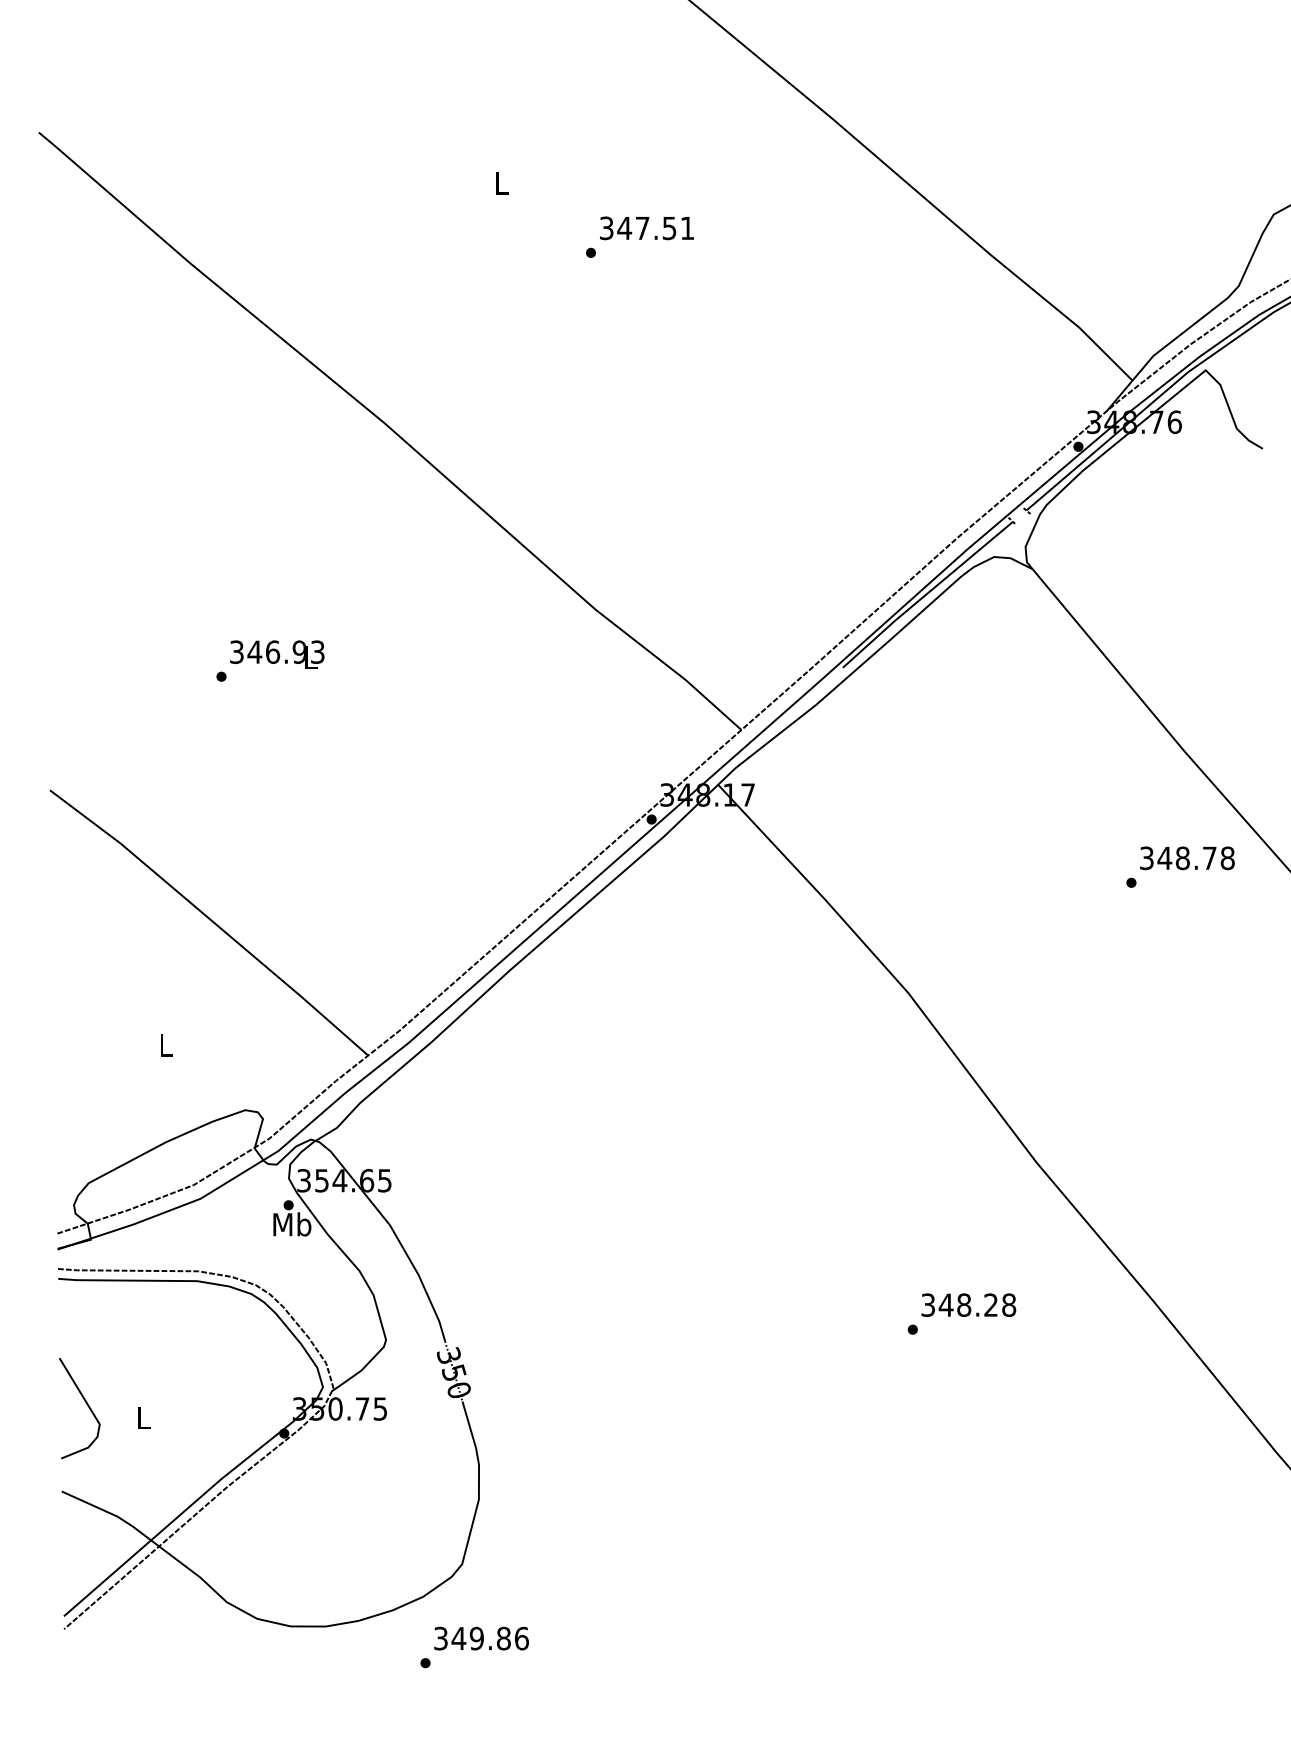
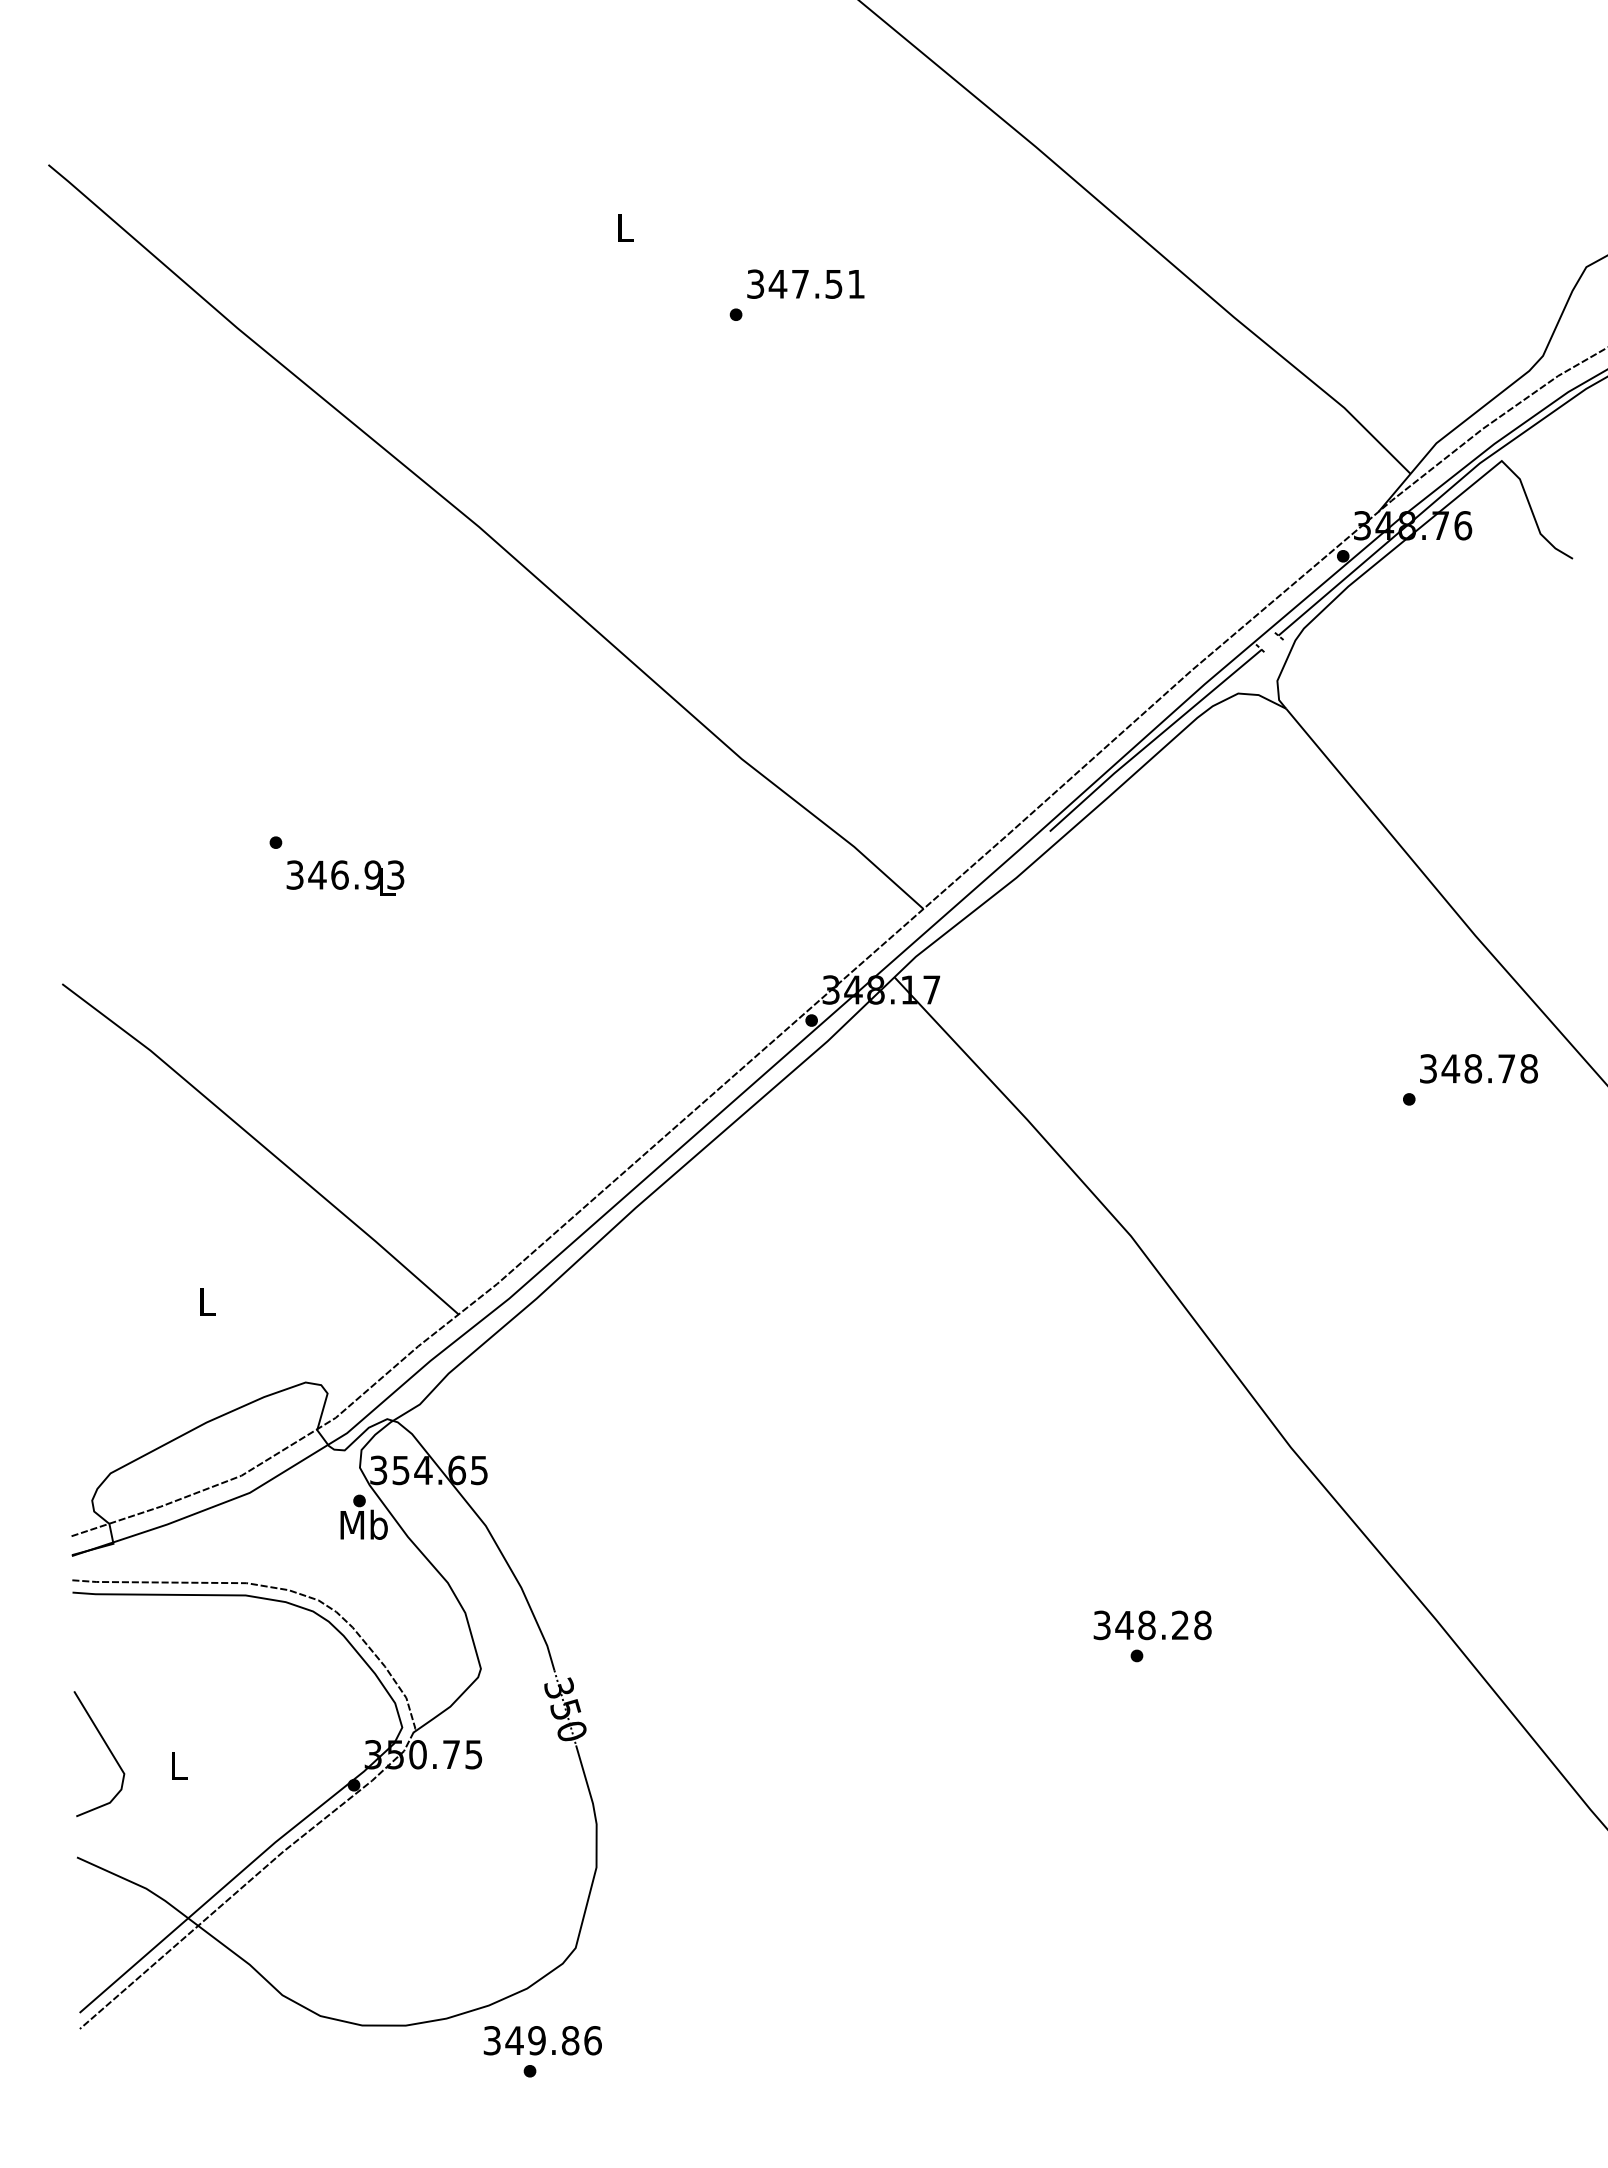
text: (277, 654) -> (345, 877), moved
text: (968, 1305) -> (1152, 1625), moved
text: (481, 1638) -> (542, 2040), moved

